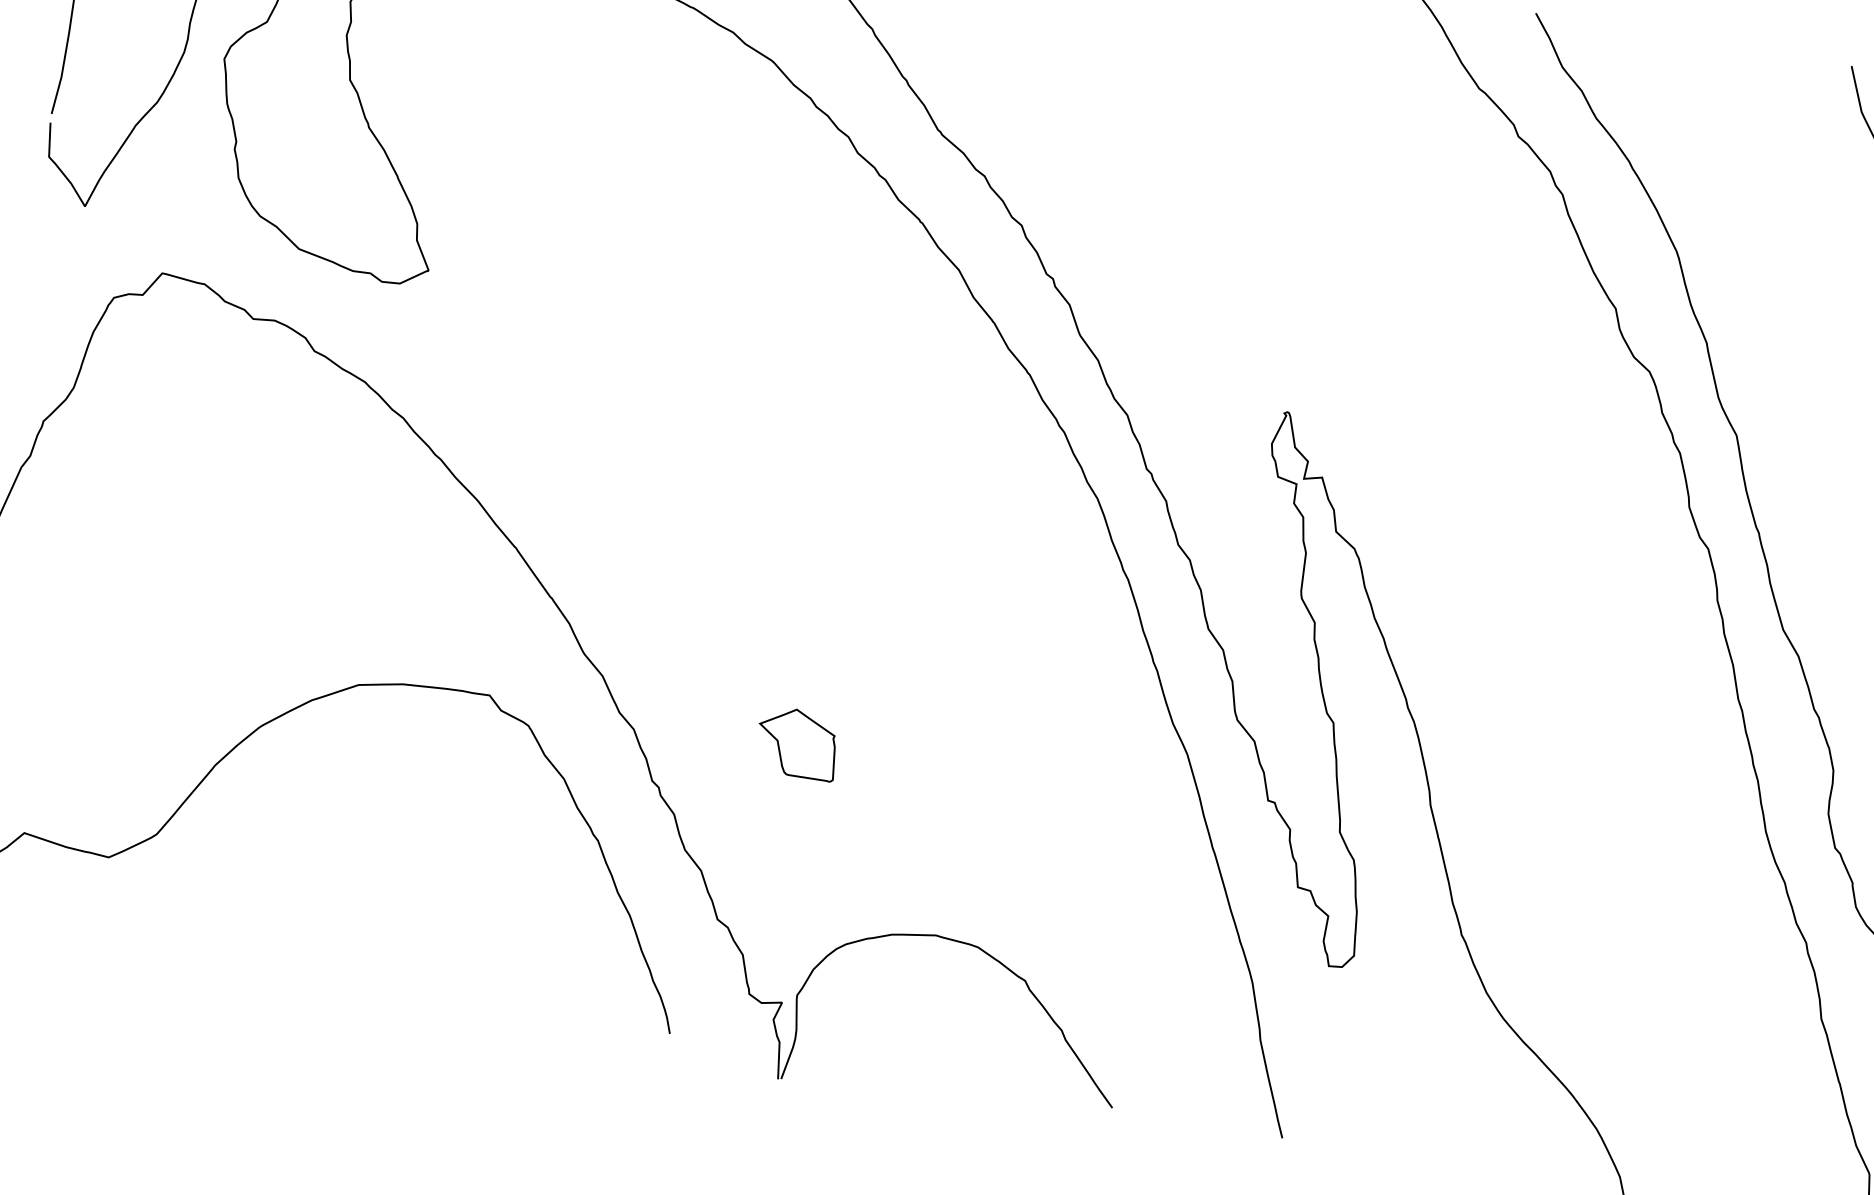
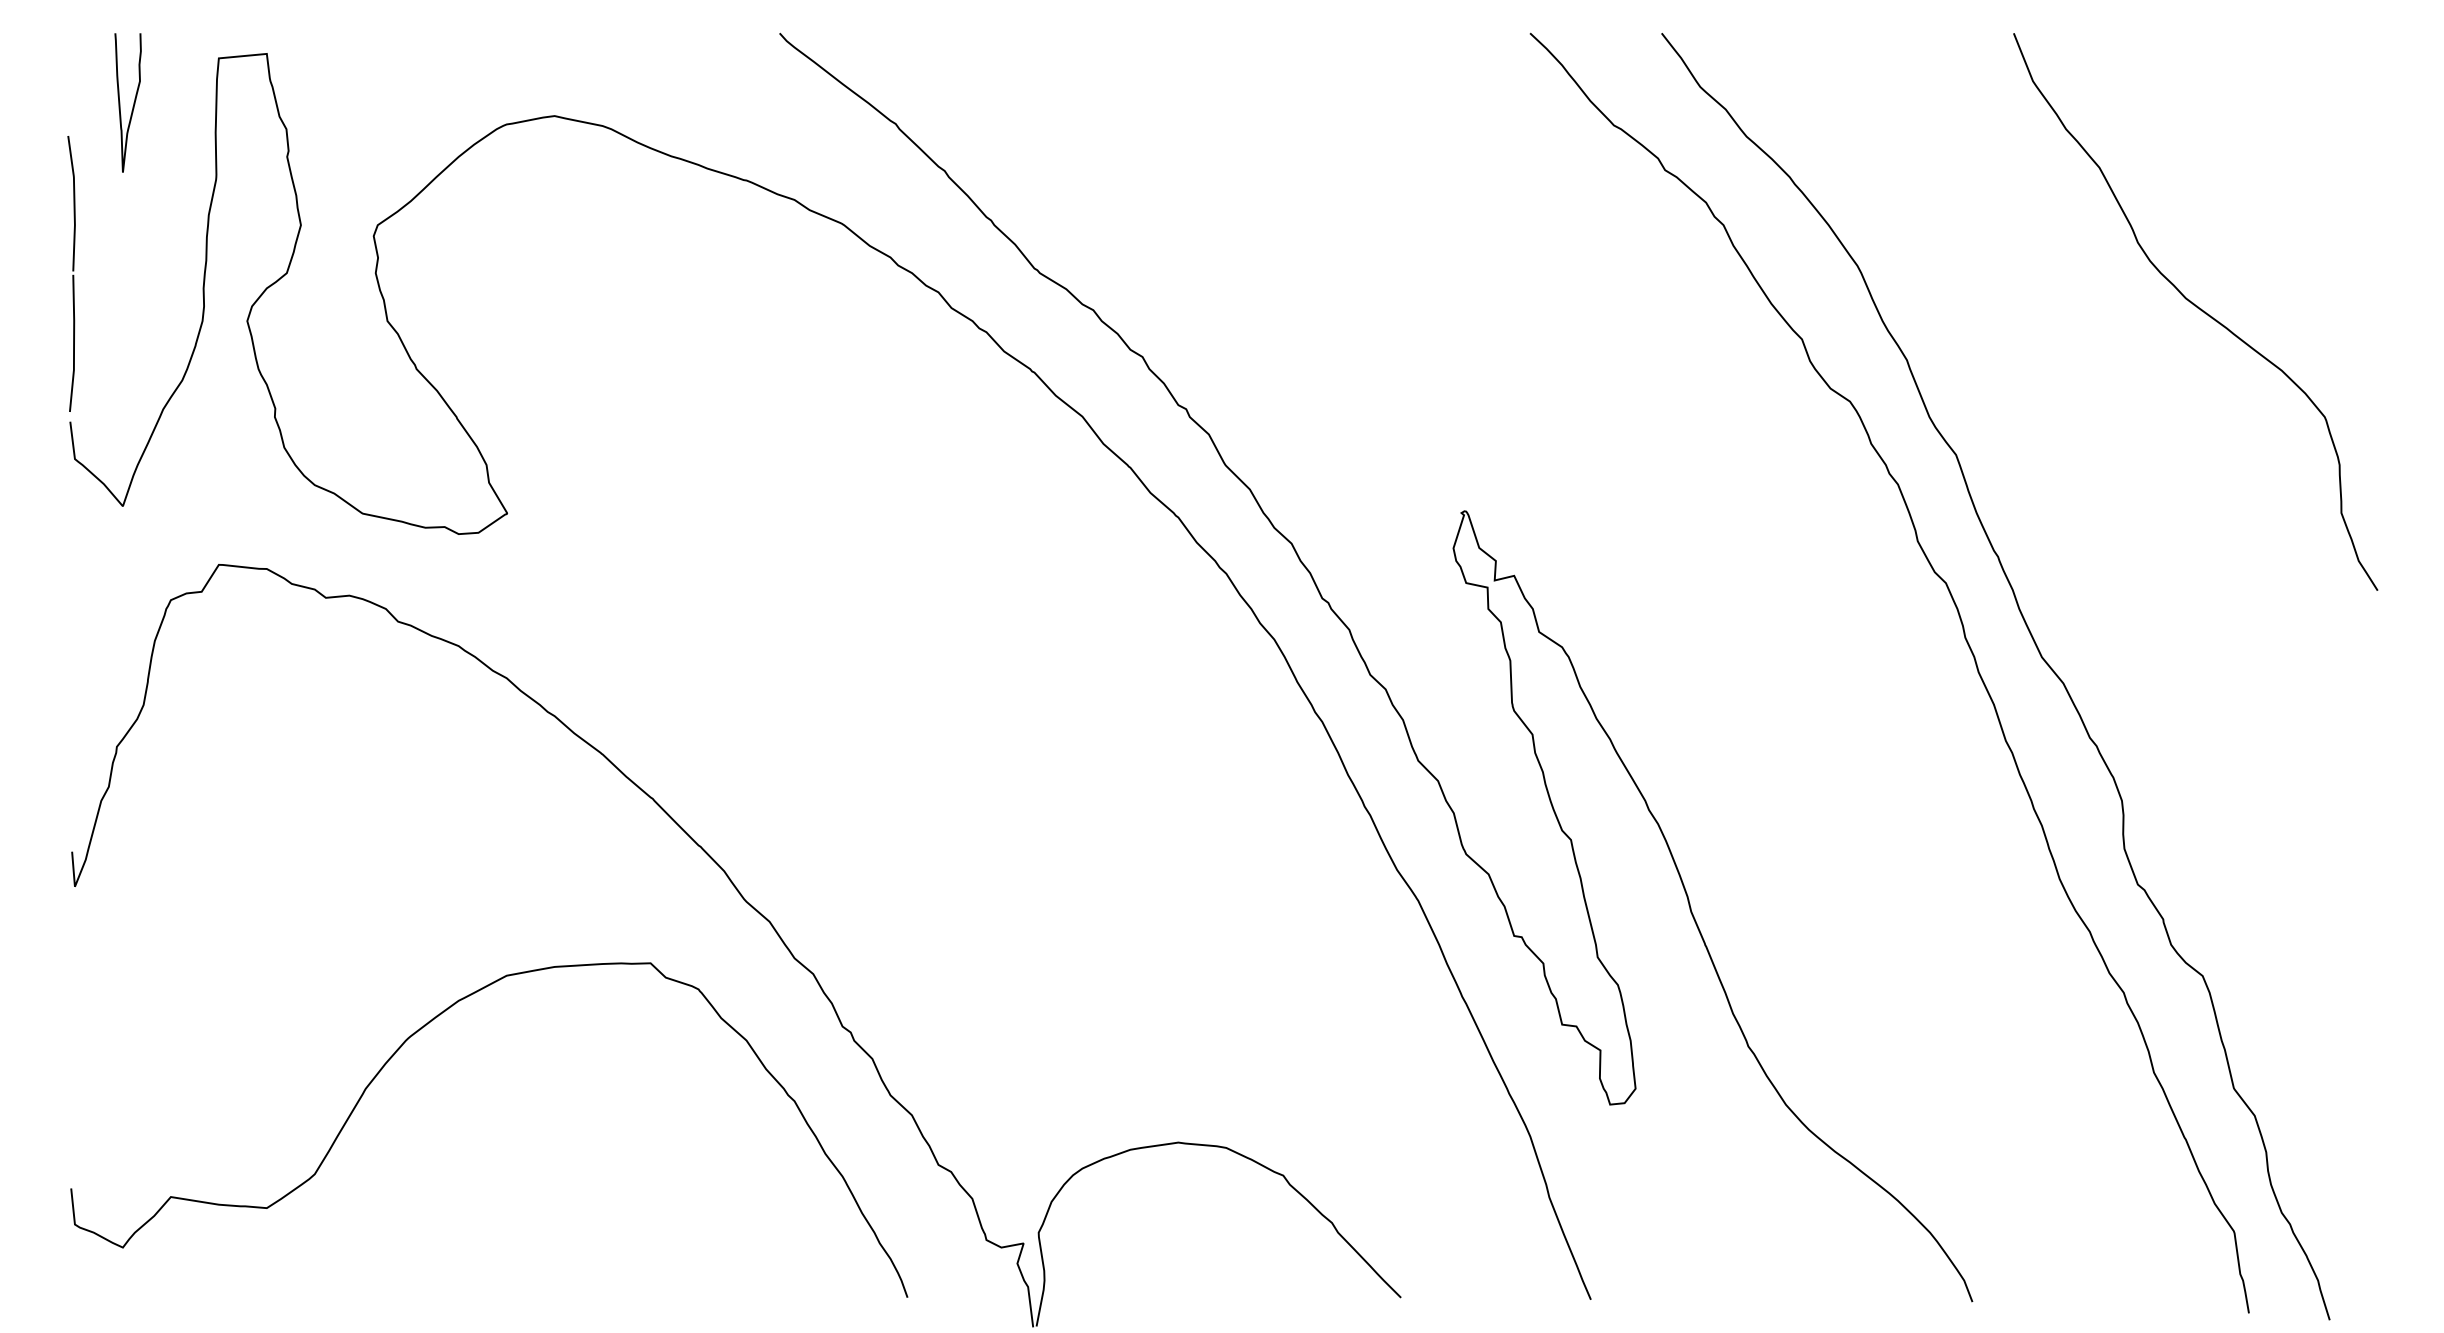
part: (797, 743) -> (993, 959), removed

